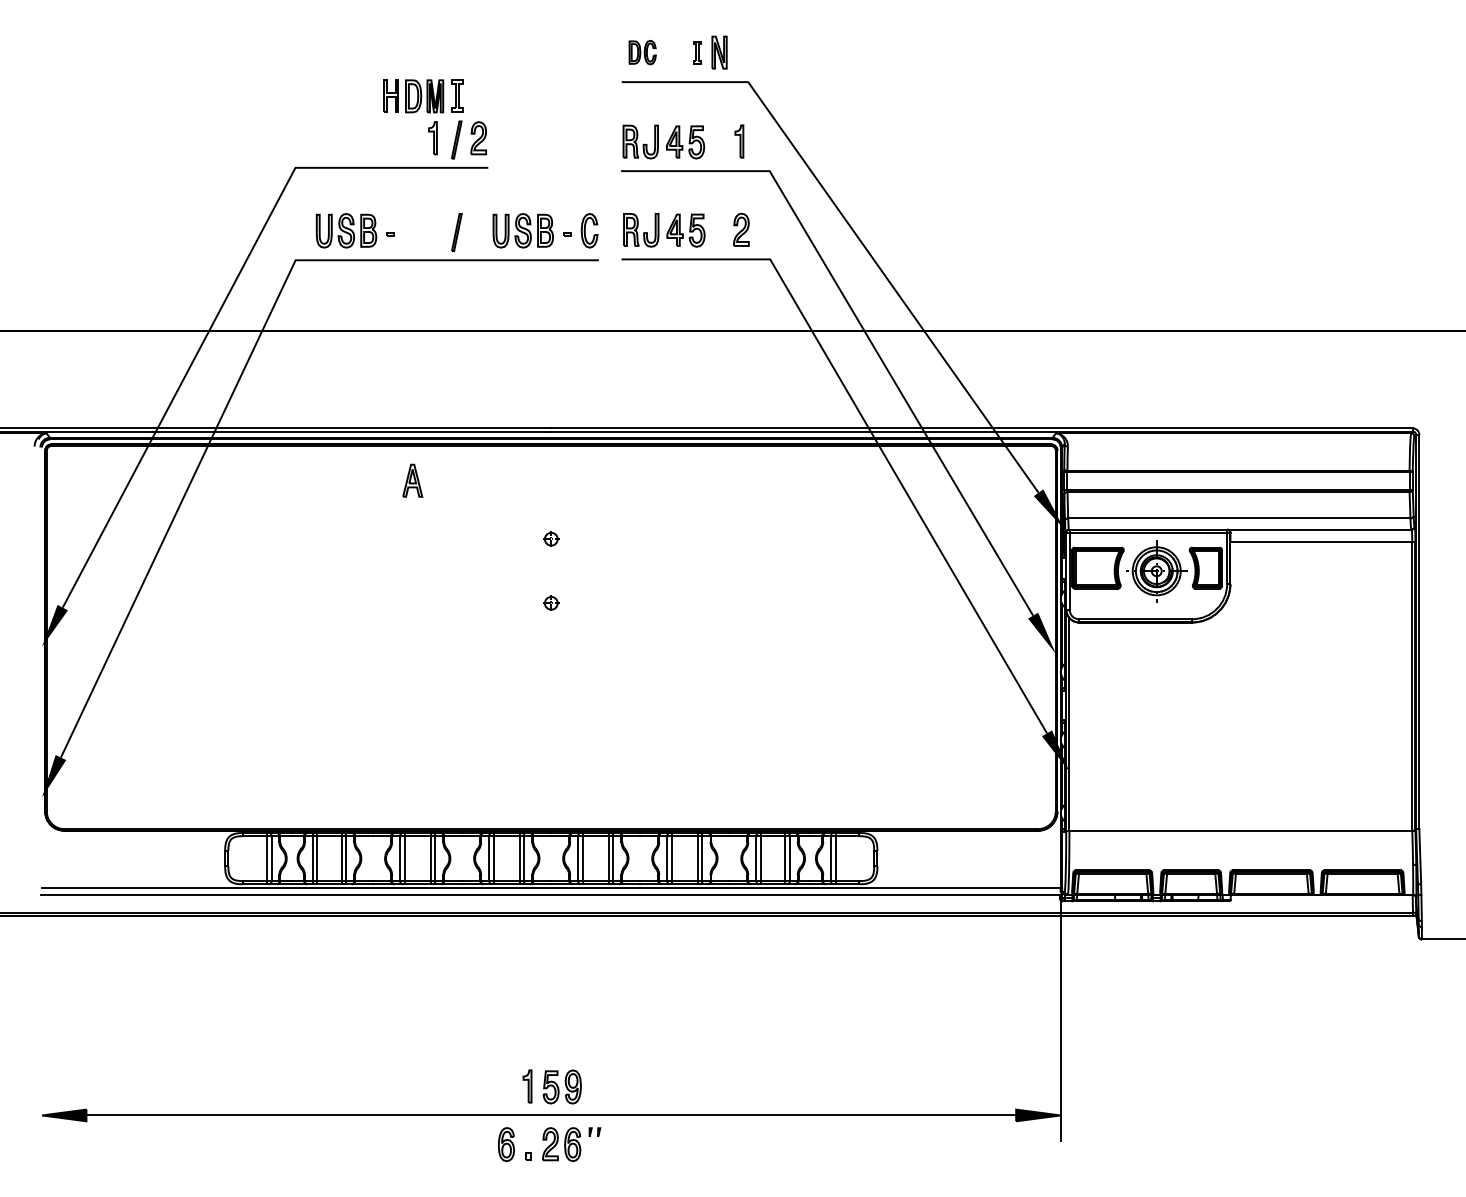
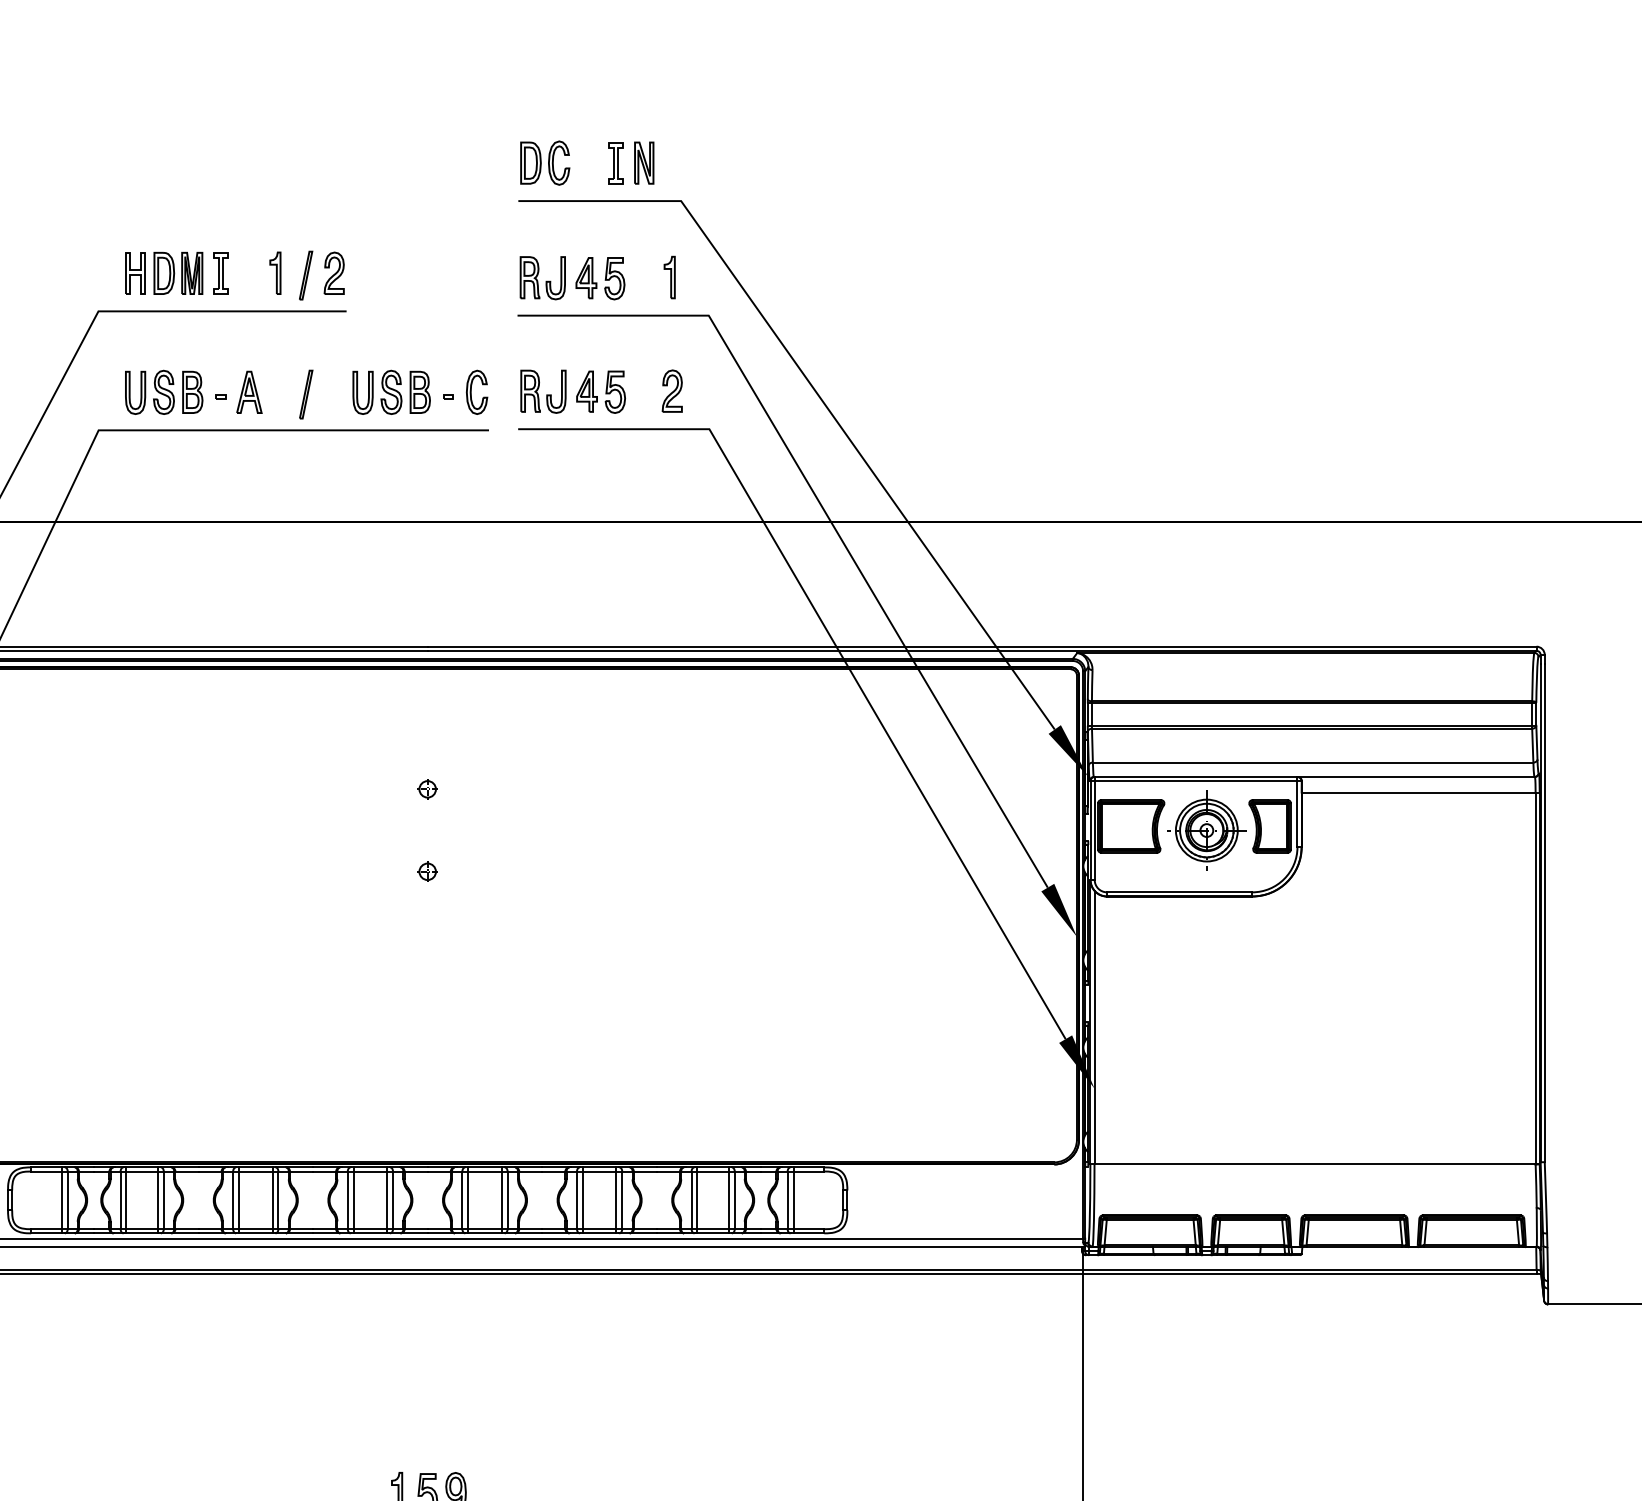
part: (642, 52) -> (545, 162), size x1.43
part: (697, 52) -> (615, 162), size x1.43
part: (423, 96) -> (177, 273), moved
part: (412, 480) -> (249, 392), moved

